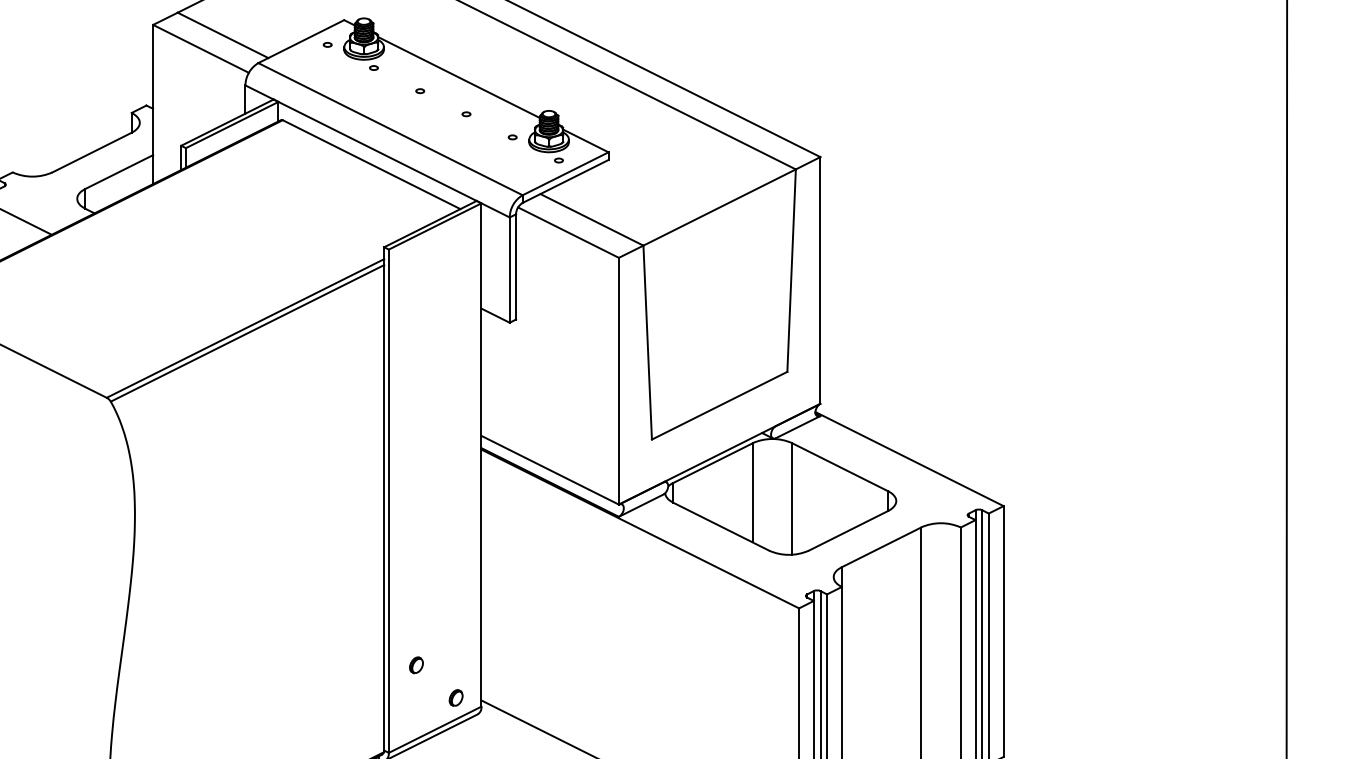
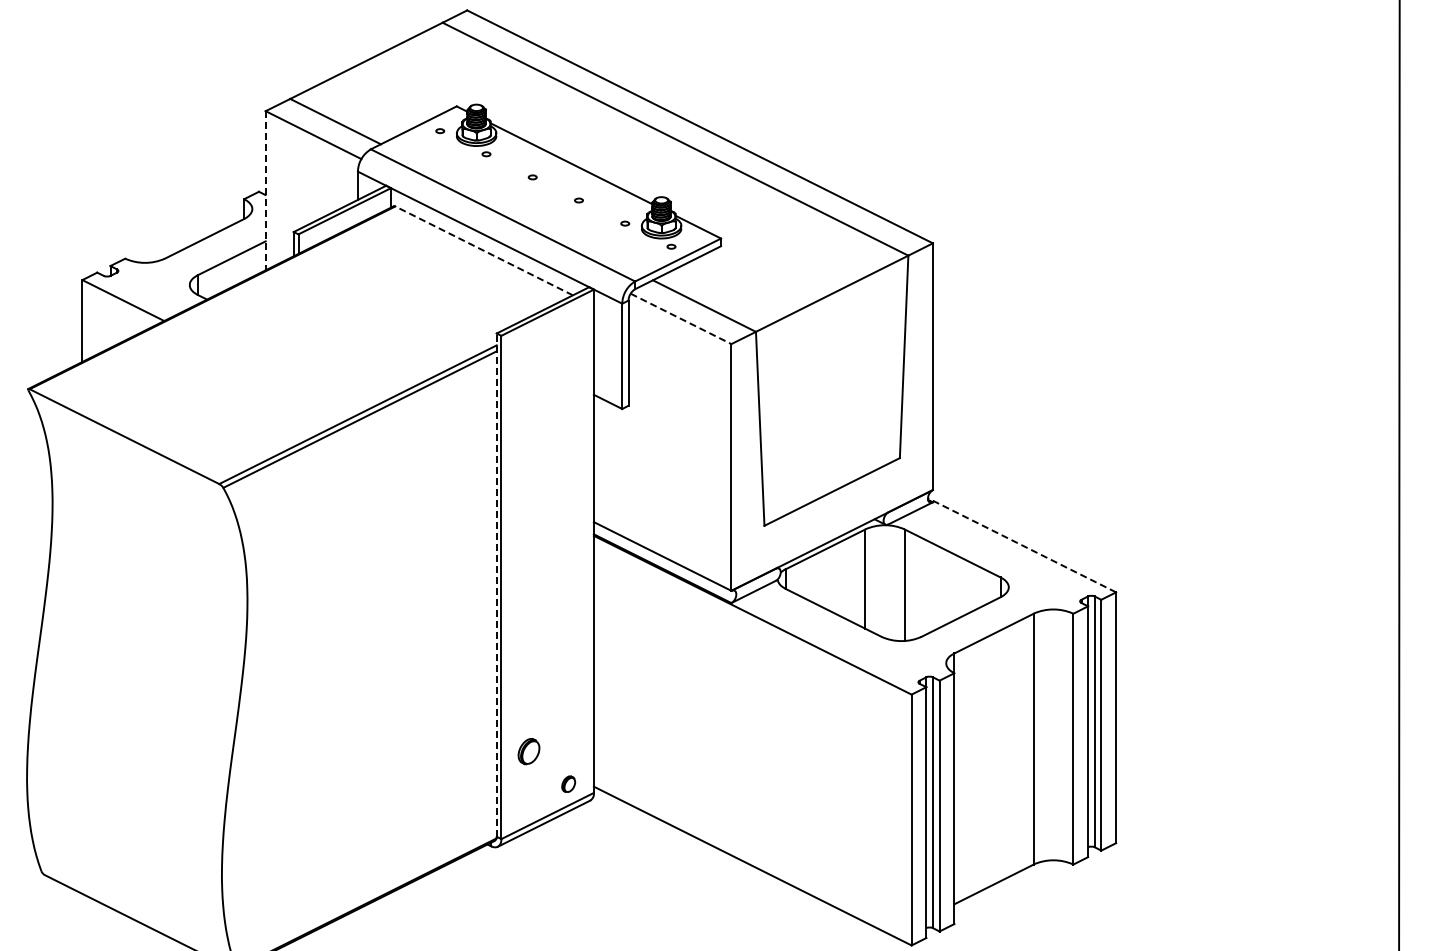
line: (152, 104) -> (265, 190), solid -> dashed
line: (370, 164) -> (483, 250), solid -> dashed
line: (568, 233) -> (681, 319), solid -> dashed
line: (908, 459) -> (1021, 545), solid -> dashed
line: (383, 499) -> (496, 585), solid -> dashed
part: (415, 665) -> (528, 751), size x1.6

